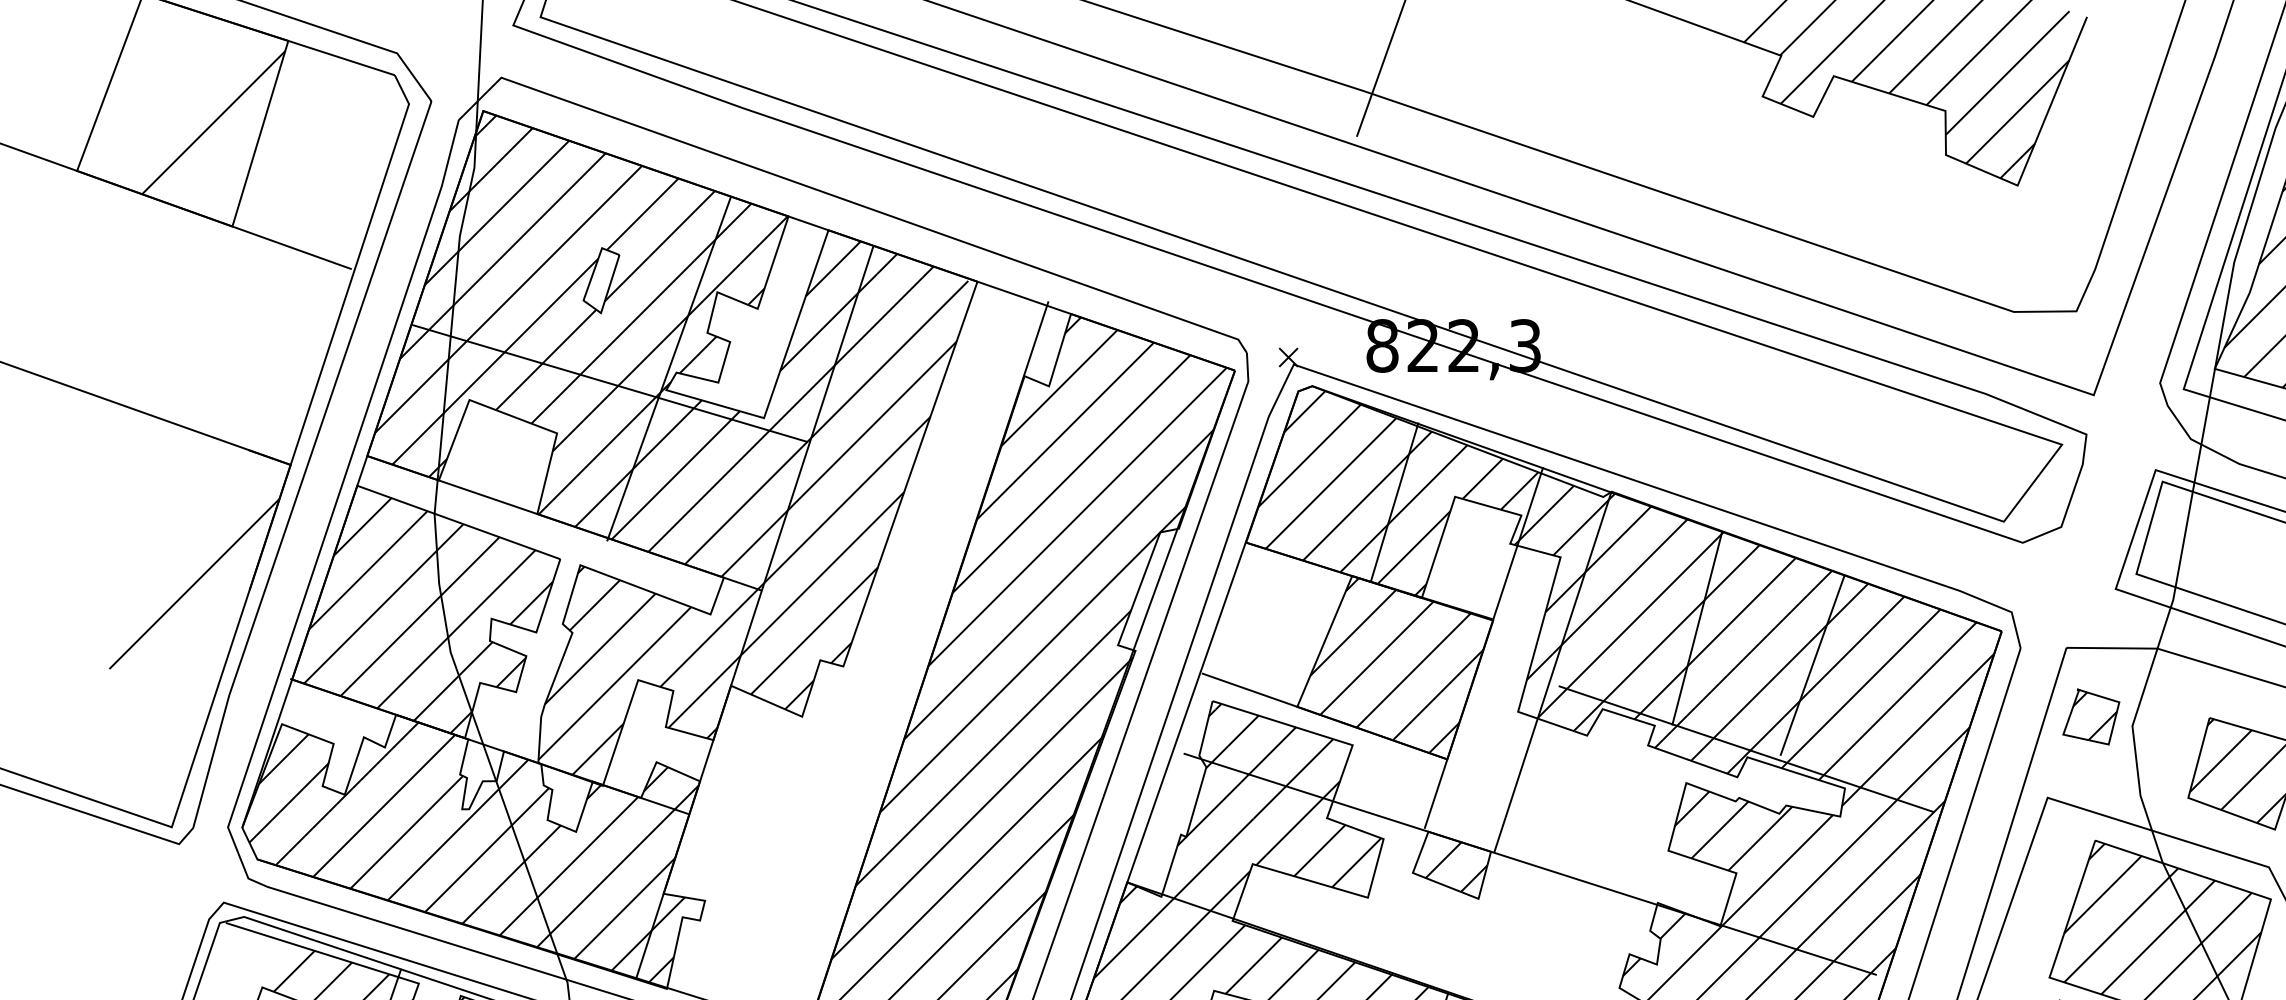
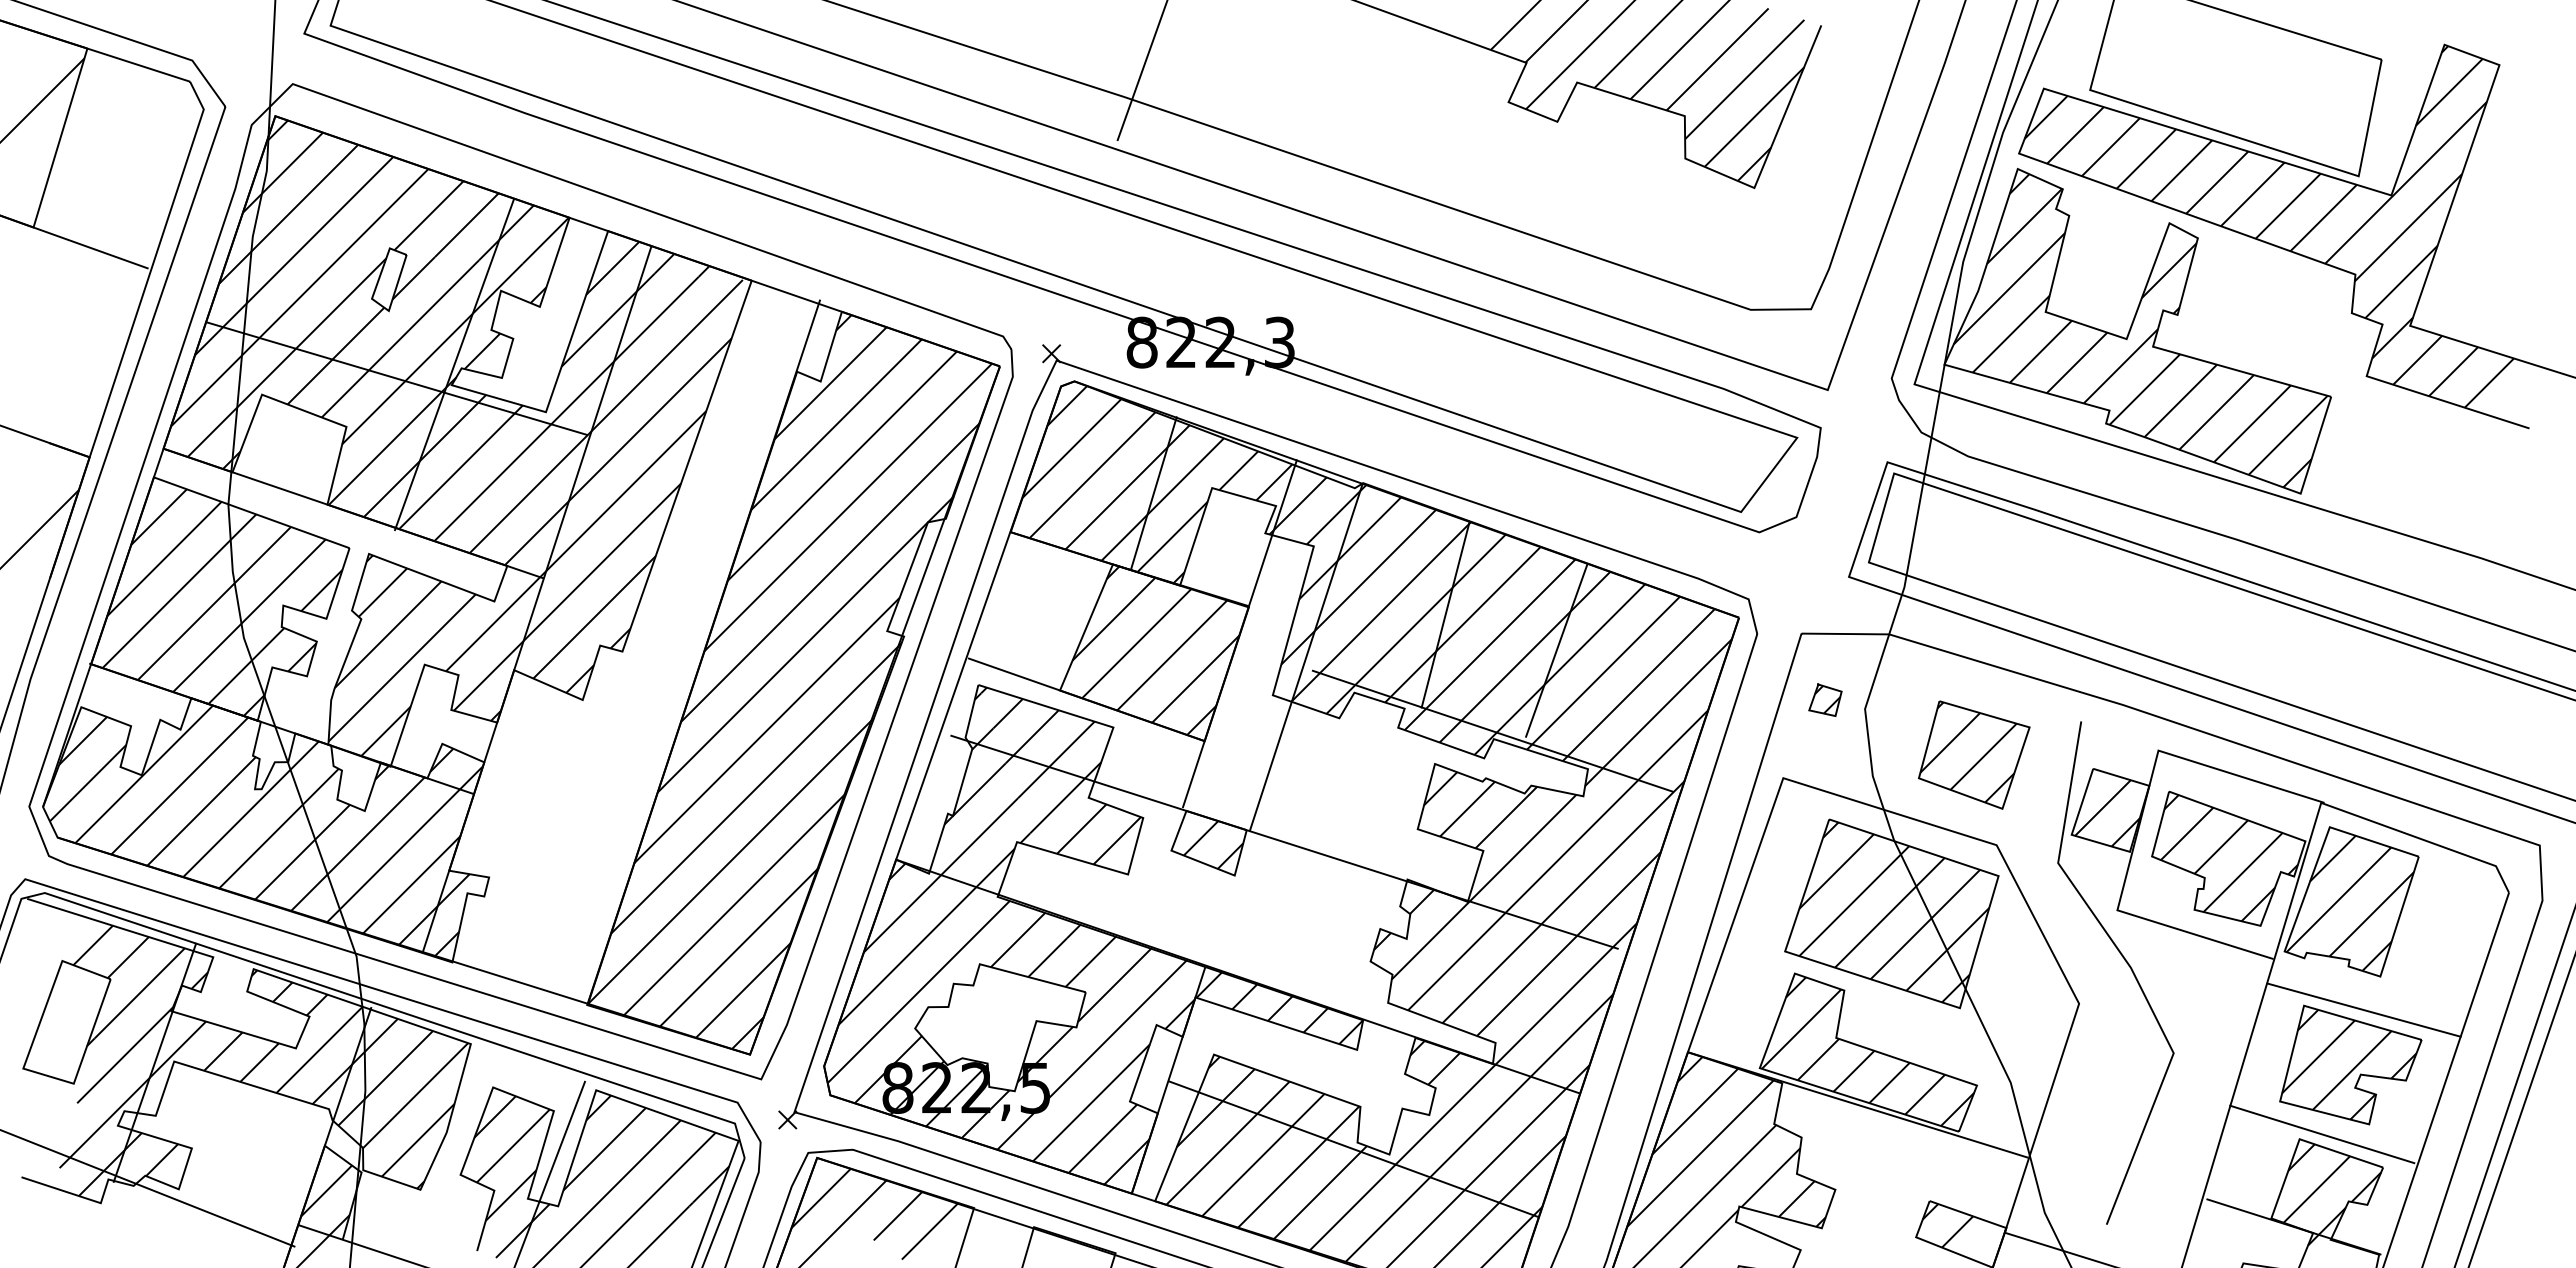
part: (2091, 716) -> (1825, 699), size x0.6

